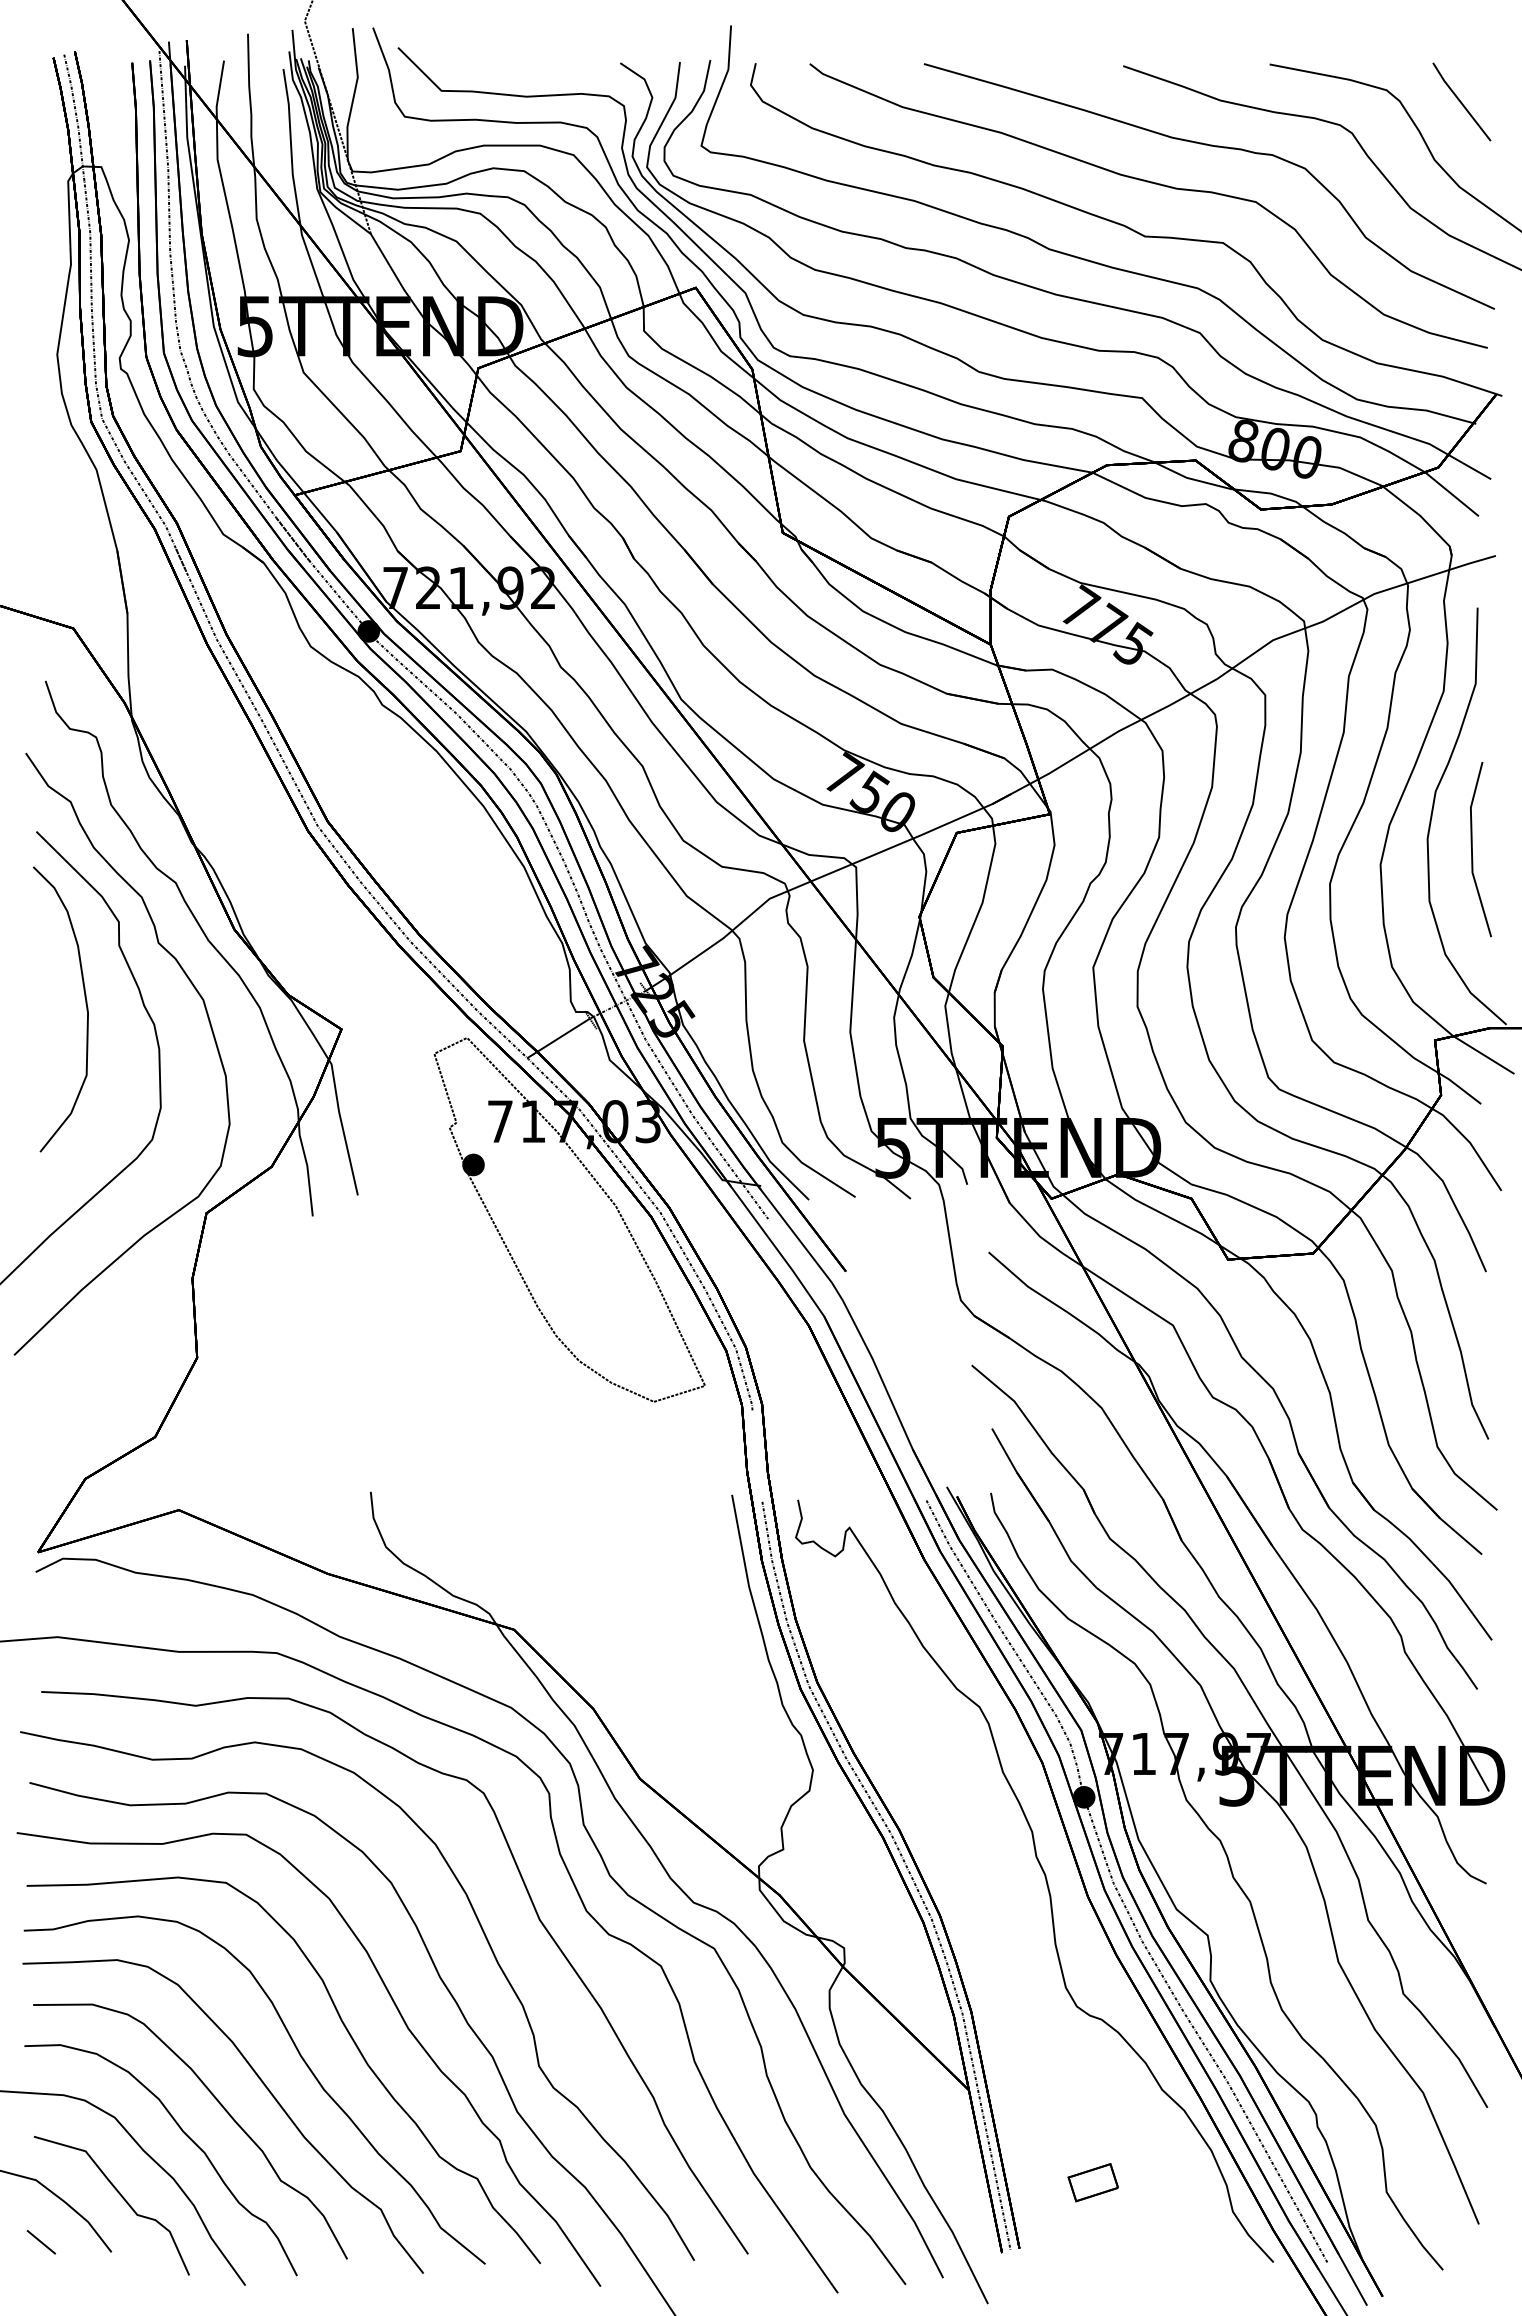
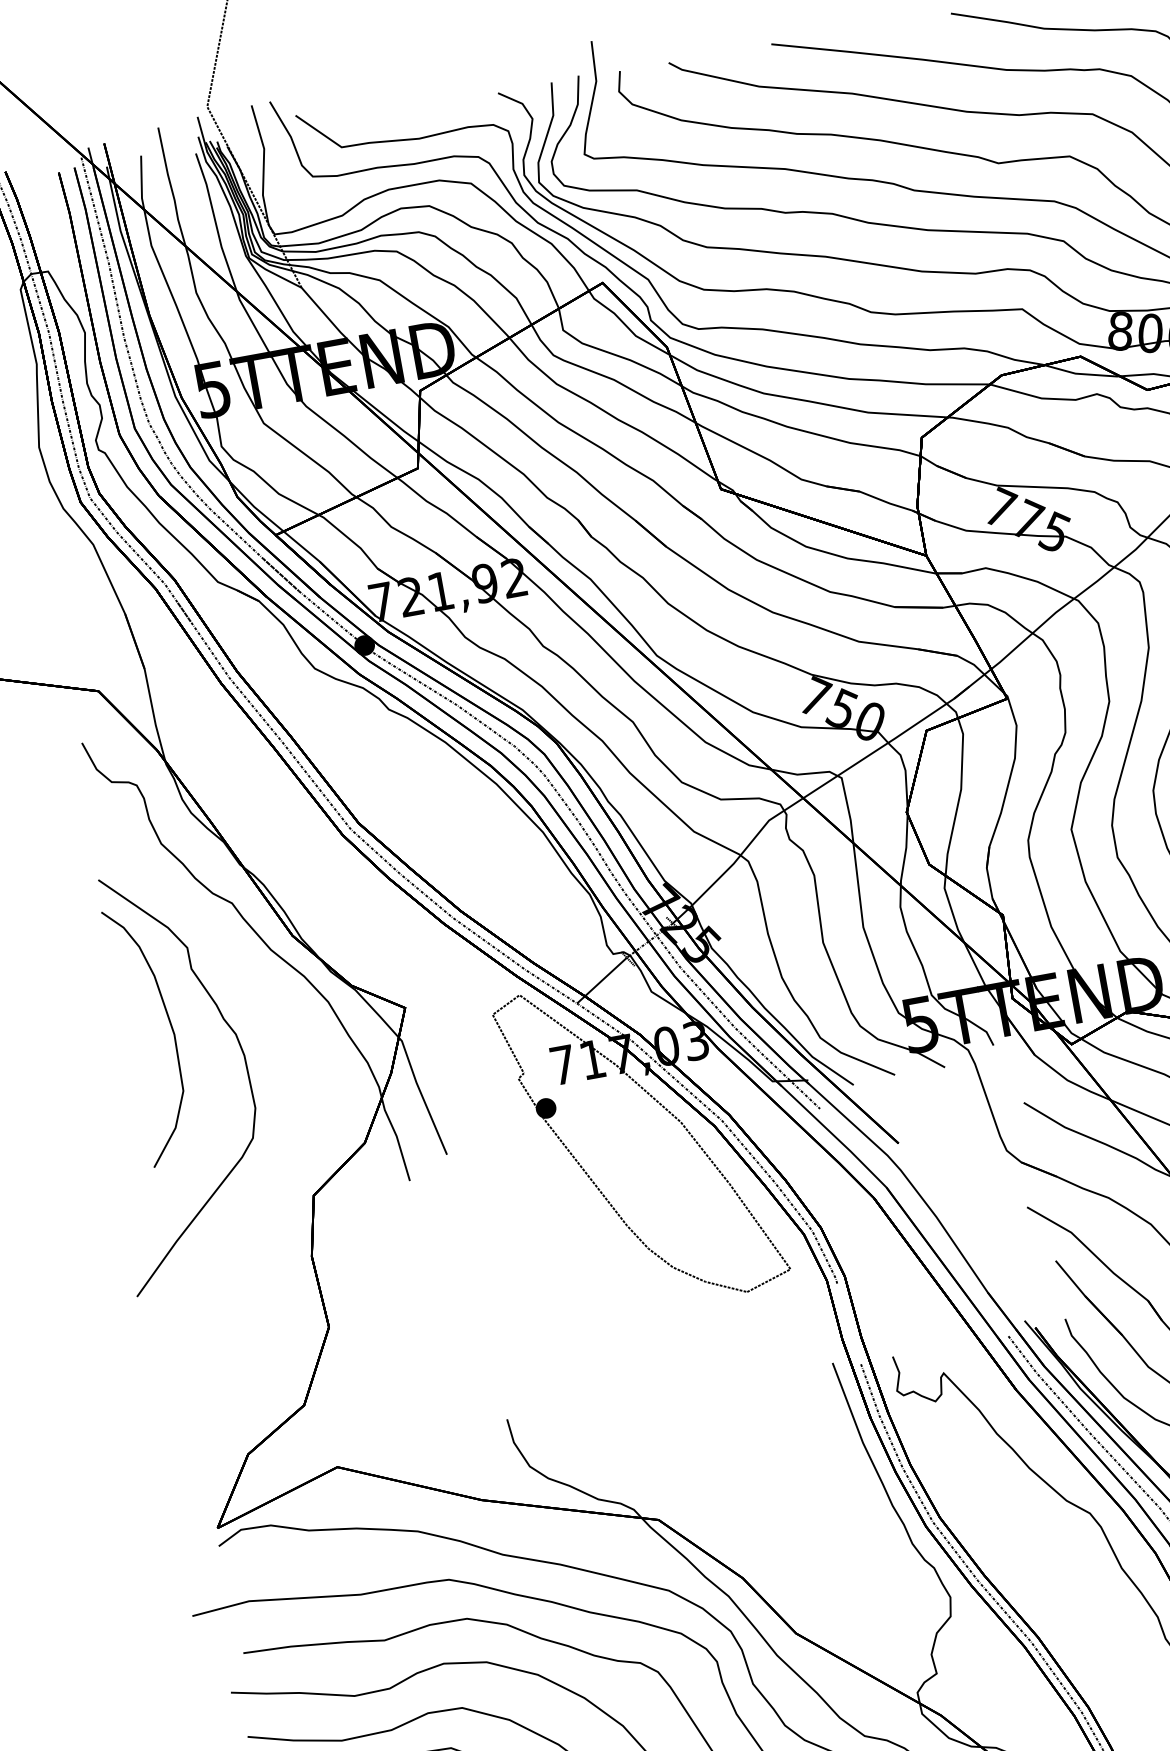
curve: (210, 1028) -> (287, 1028), removed

